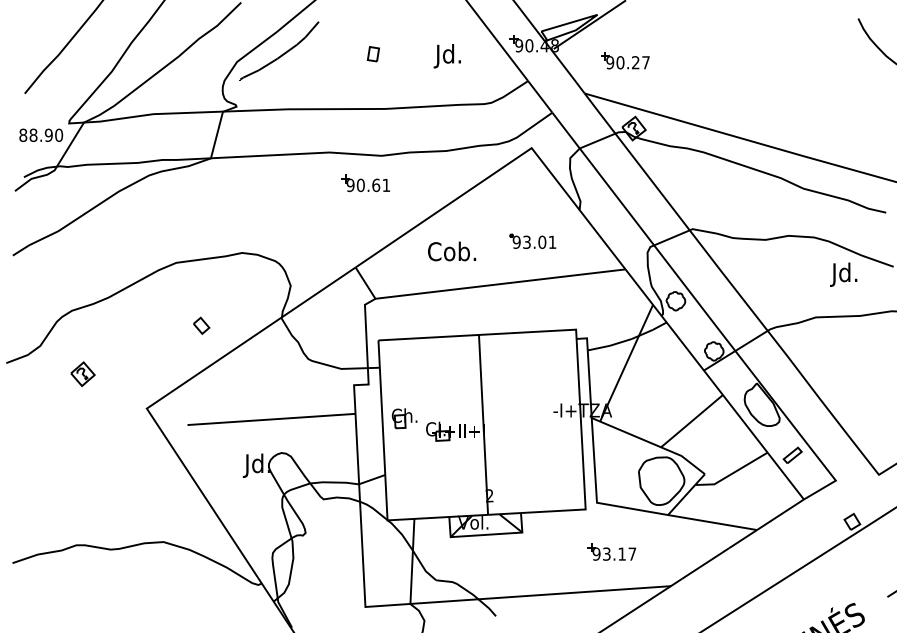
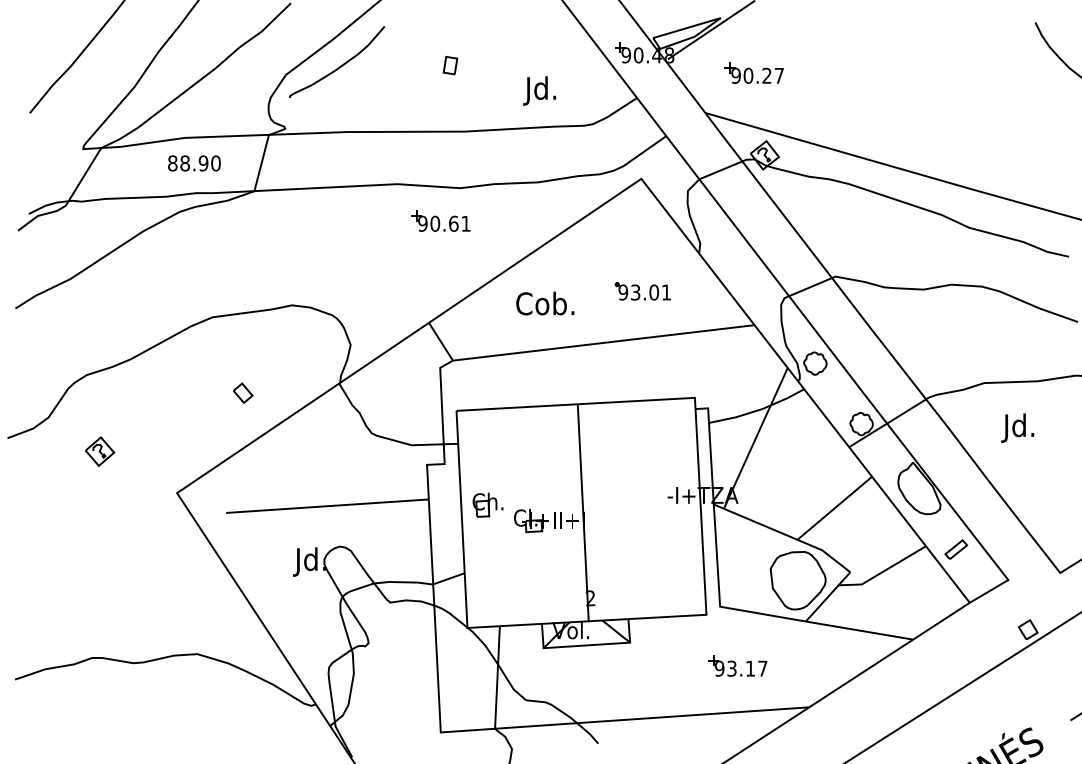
text: (446, 56) -> (538, 91), moved
text: (41, 134) -> (194, 162), moved
text: (843, 274) -> (1017, 427), moved

